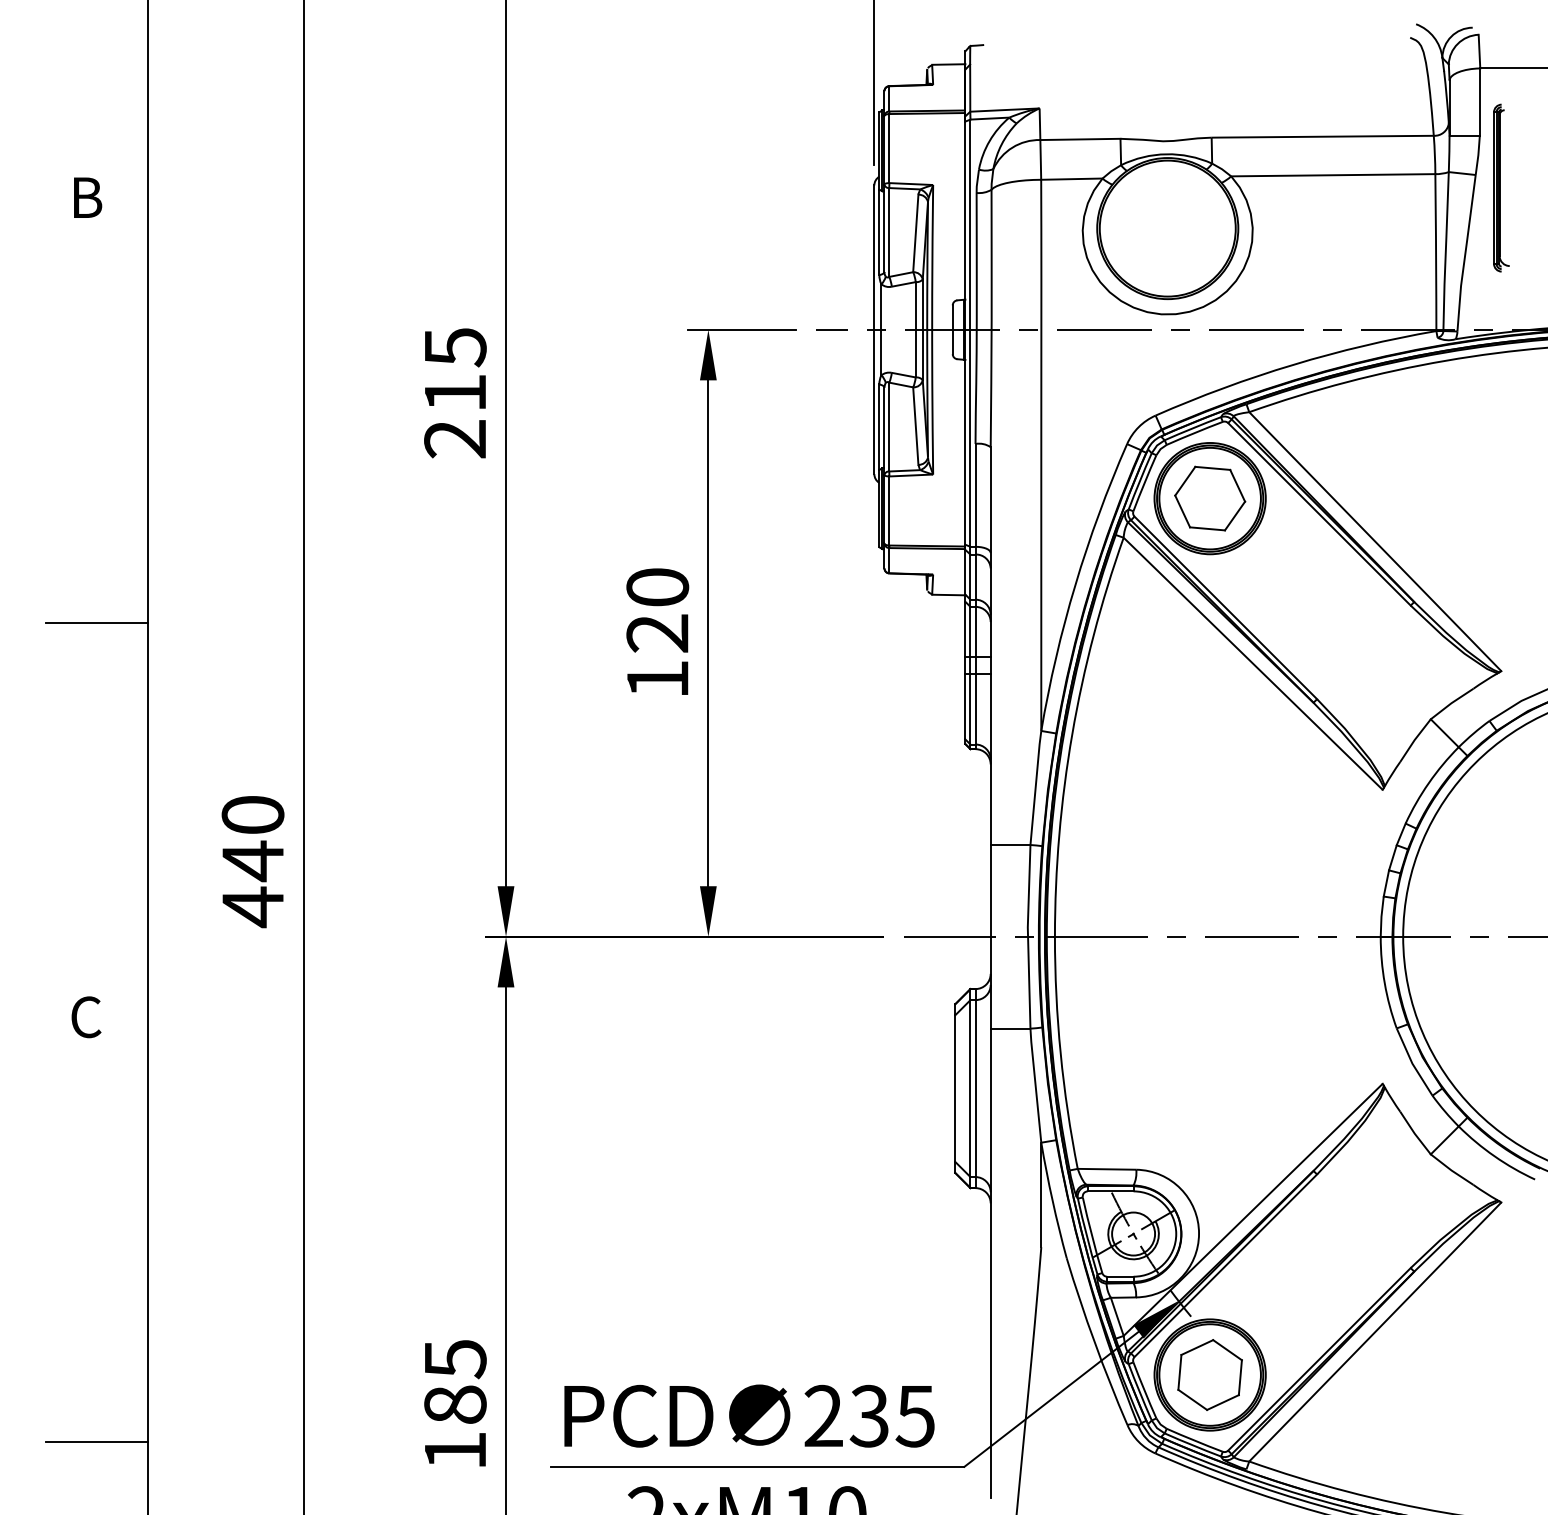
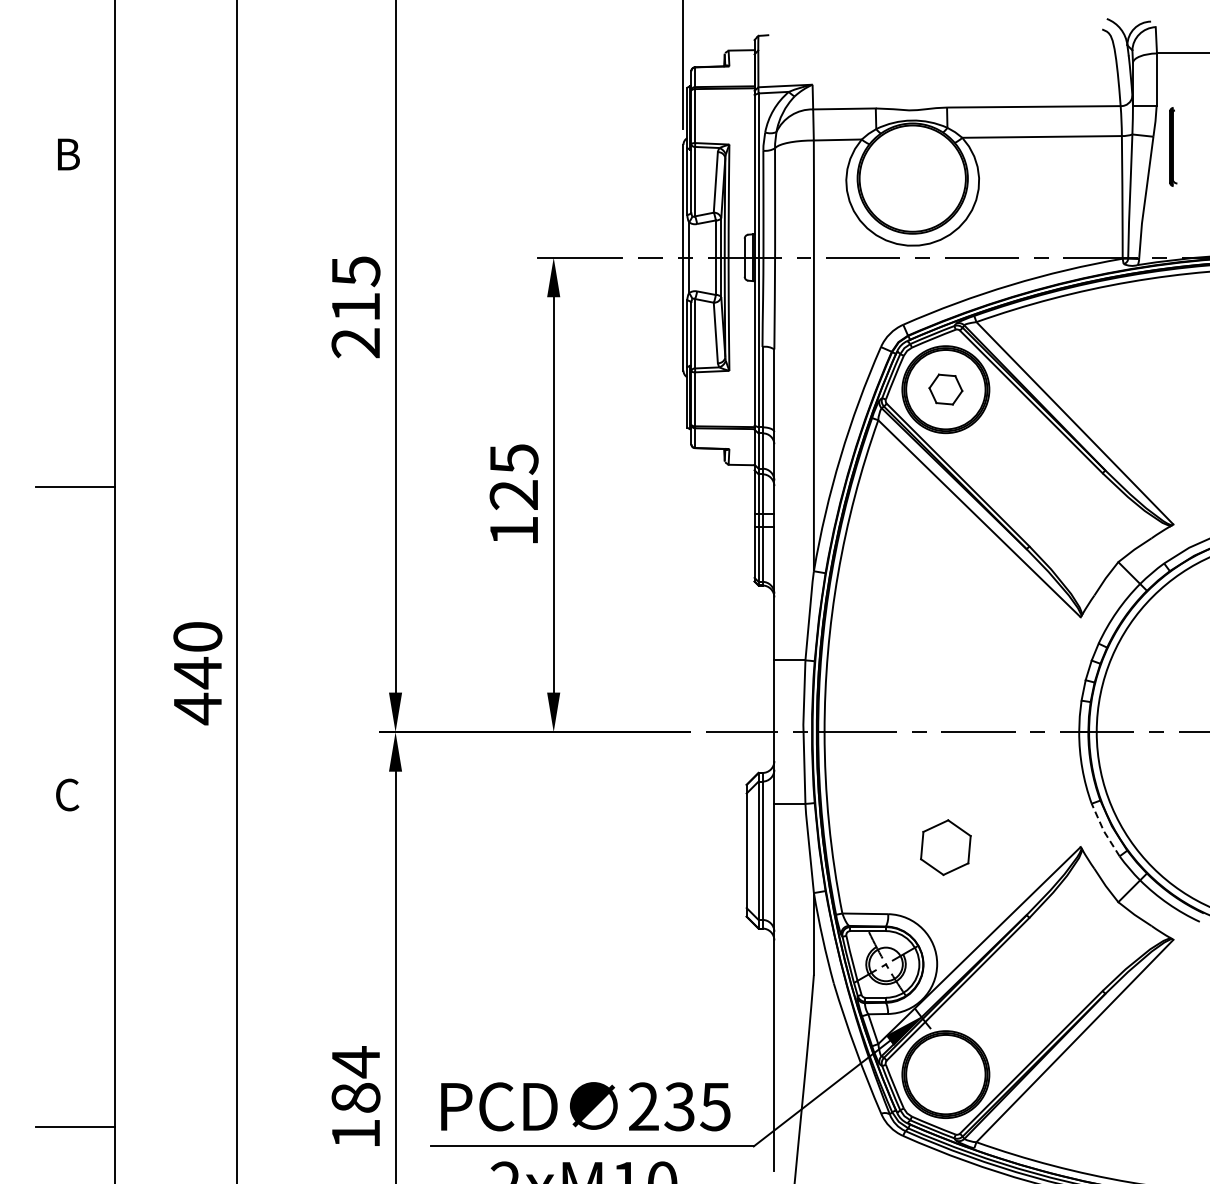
part: (1501, 187) -> (1173, 146), size x0.6
part: (1209, 498) -> (945, 389), size x0.6
text: (656, 587) -> (513, 459), 120 -> 125
line: (1411, 1063) -> (1103, 831), solid -> dashed
text: (456, 1359) -> (356, 1062), 185 -> 184
part: (1209, 1374) -> (945, 847), moved

